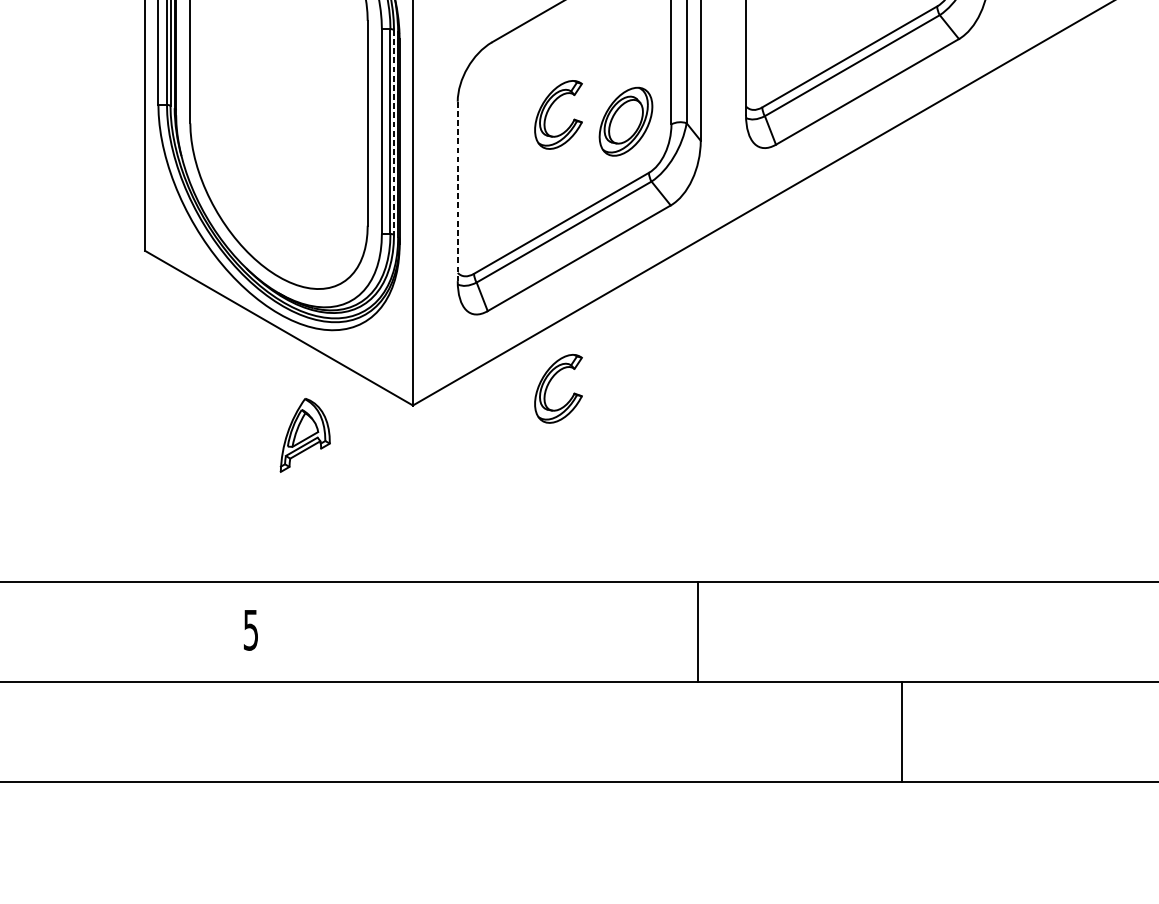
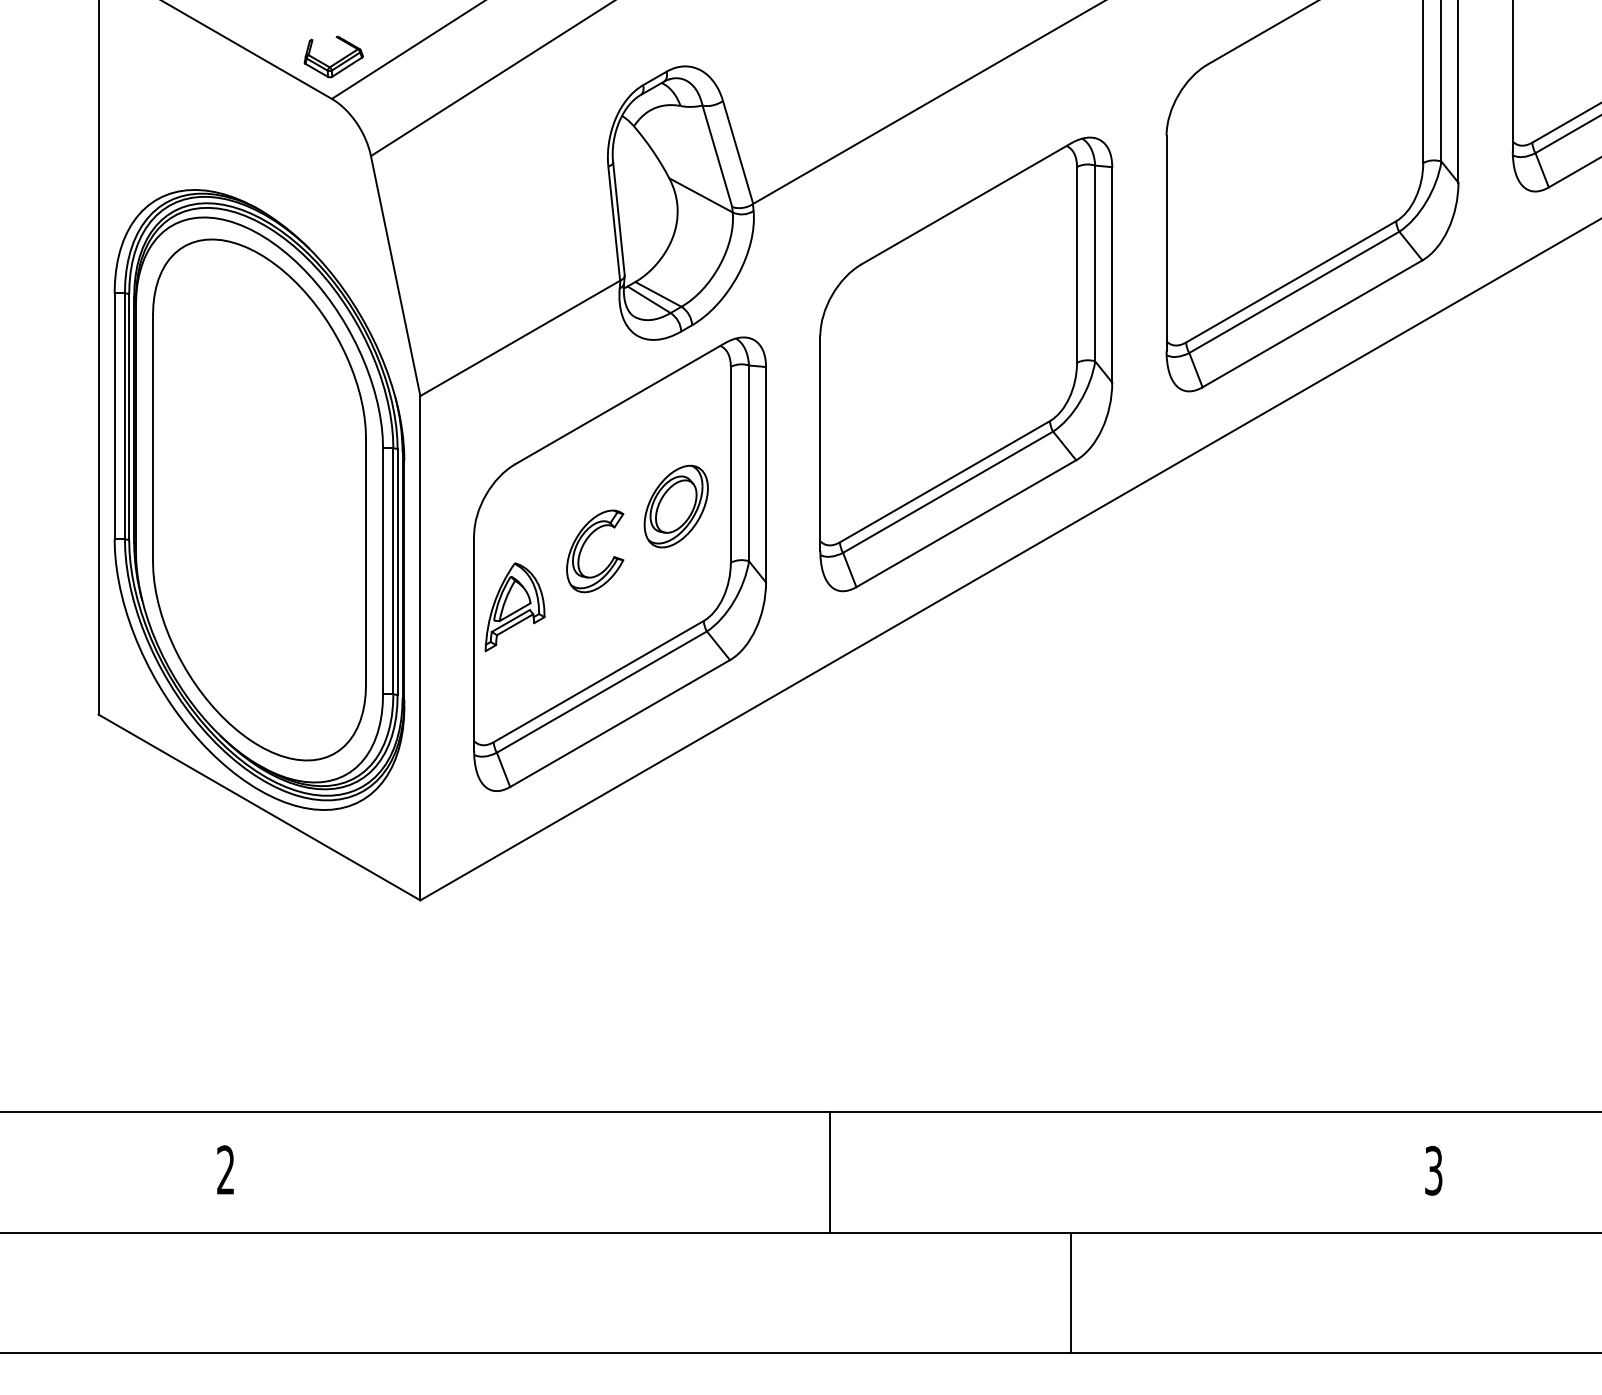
part: (625, 121) -> (675, 506), moved
line: (393, 132) -> (397, 572), dashed -> solid
line: (458, 191) -> (474, 643), dashed -> solid
part: (549, 383) -> (584, 874), removed
part: (304, 435) -> (514, 607), moved
text: (250, 630) -> (225, 1170), 5 -> 2
line: (697, 632) -> (830, 1172), moved
line: (901, 731) -> (1071, 1292), moved

